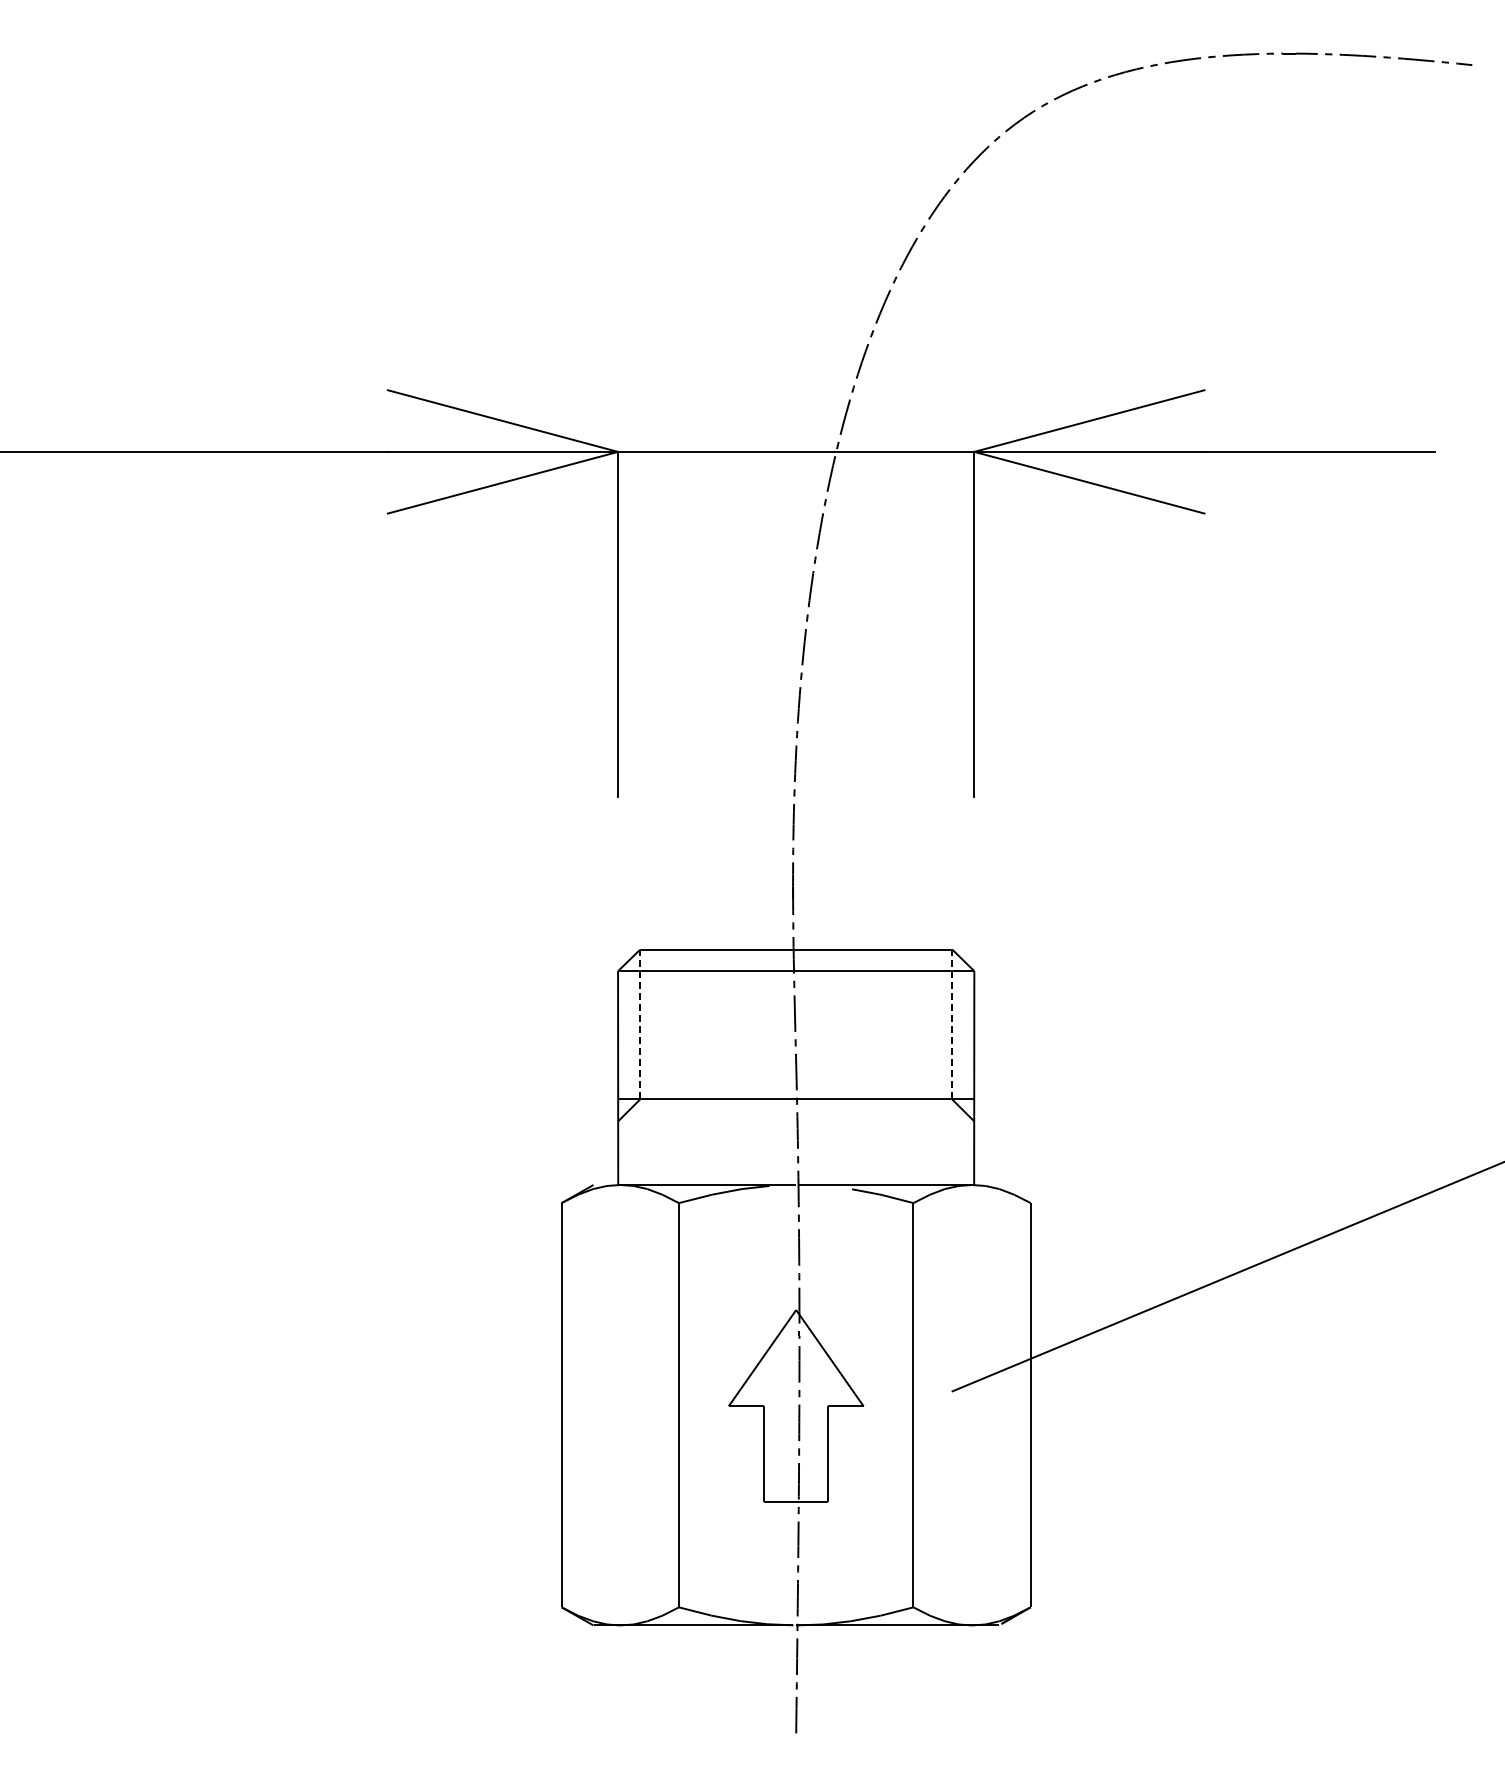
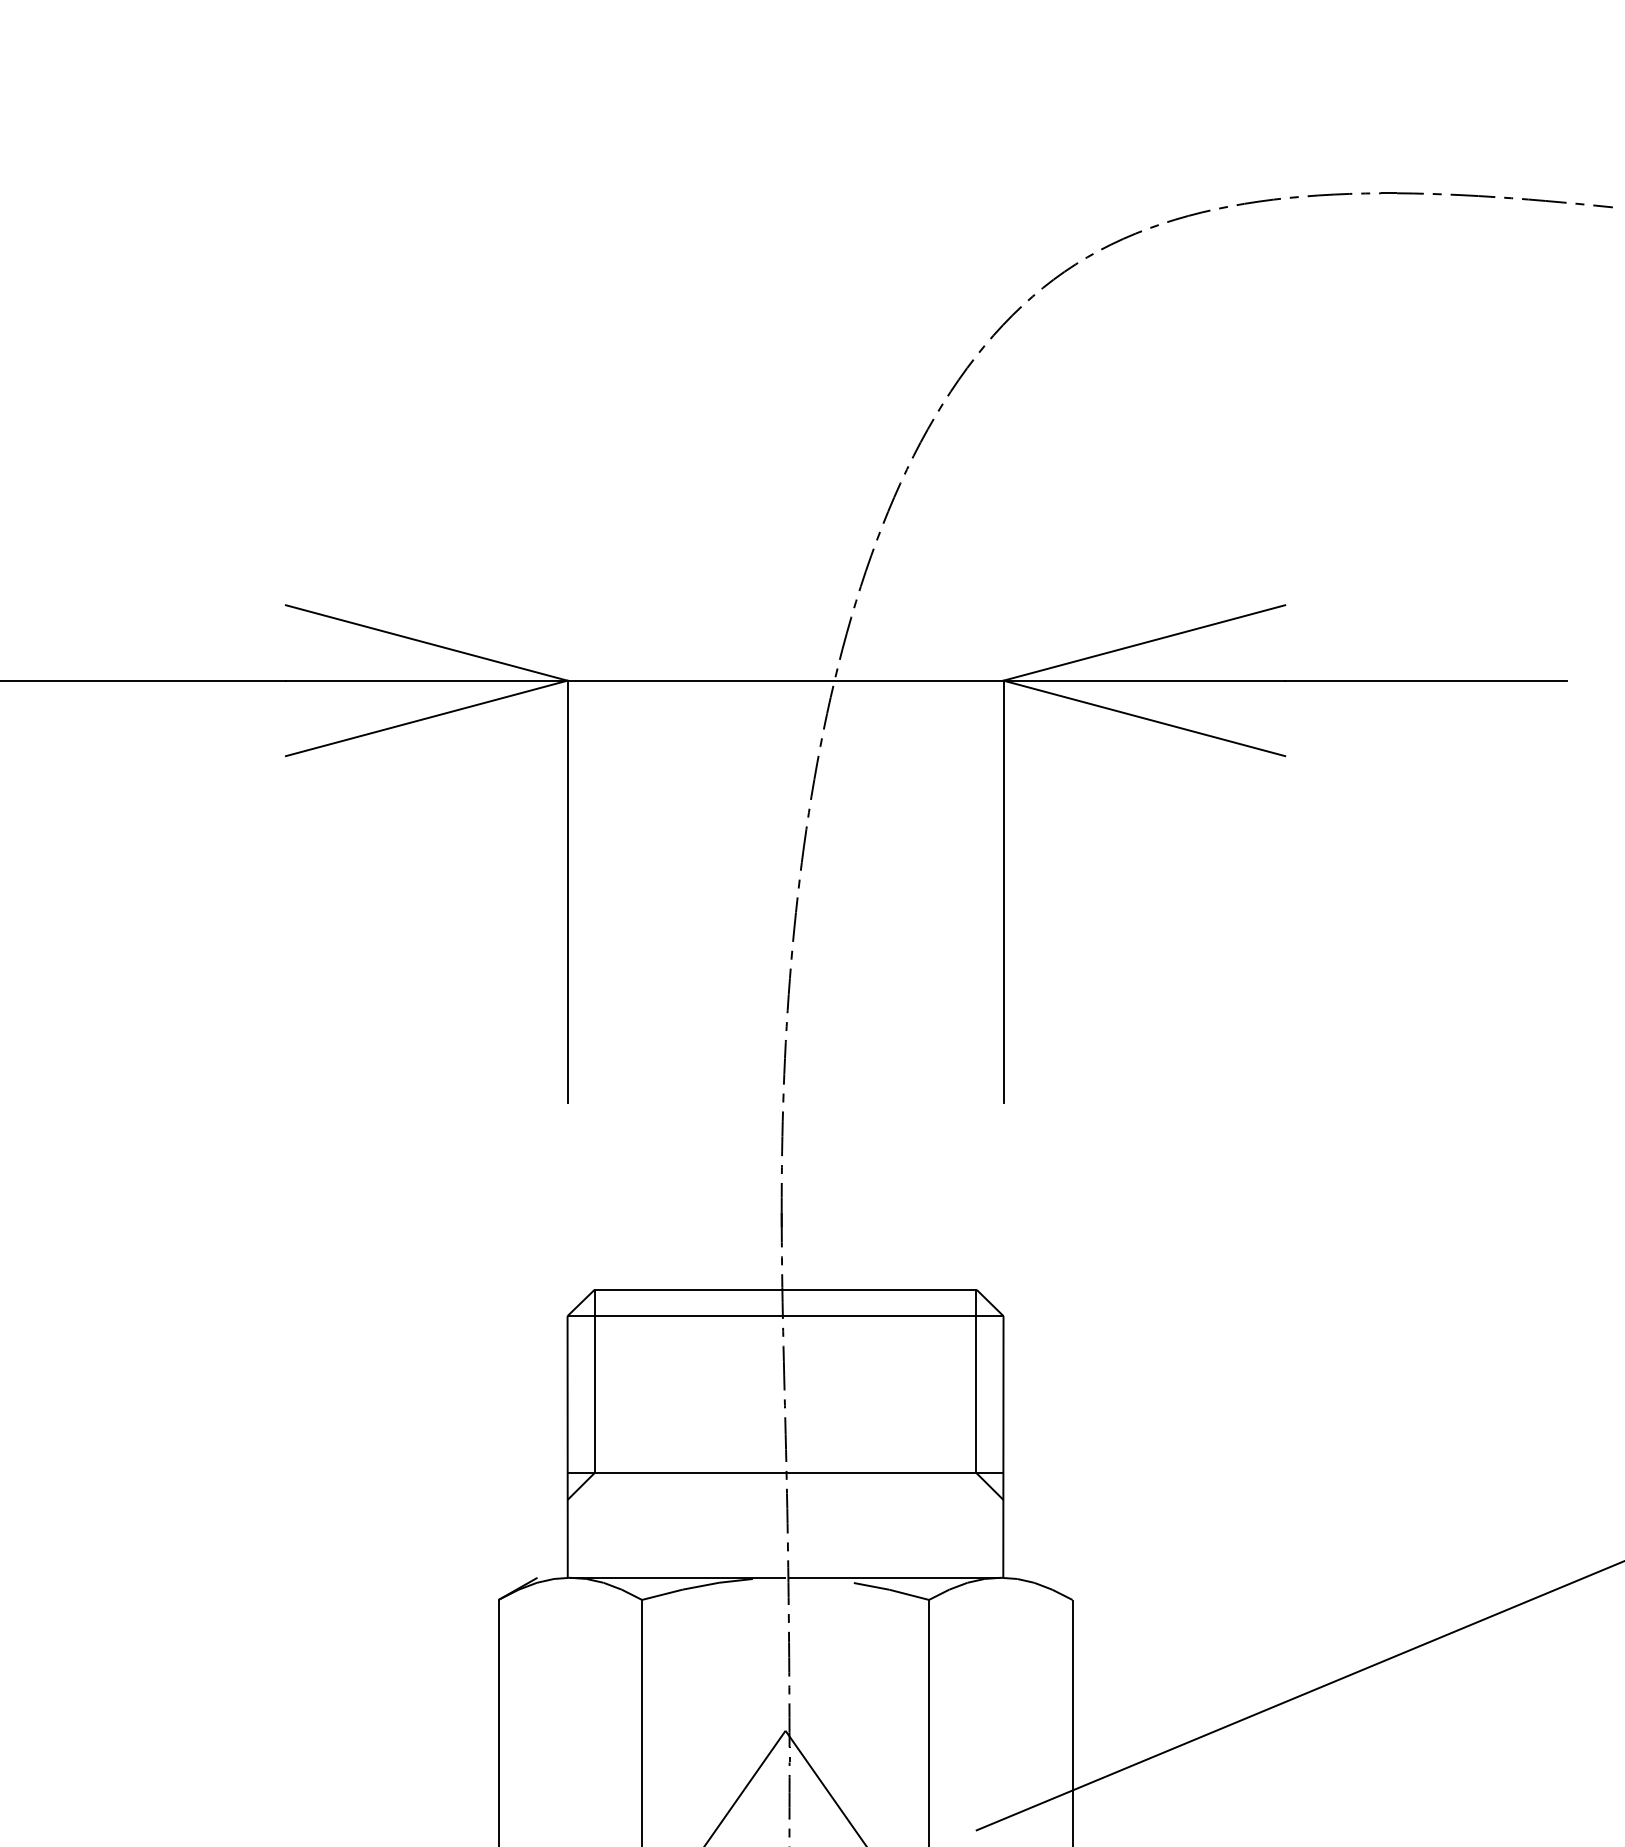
line: (640, 1024) -> (595, 1381), dashed -> solid
line: (952, 1024) -> (976, 1381), dashed -> solid

